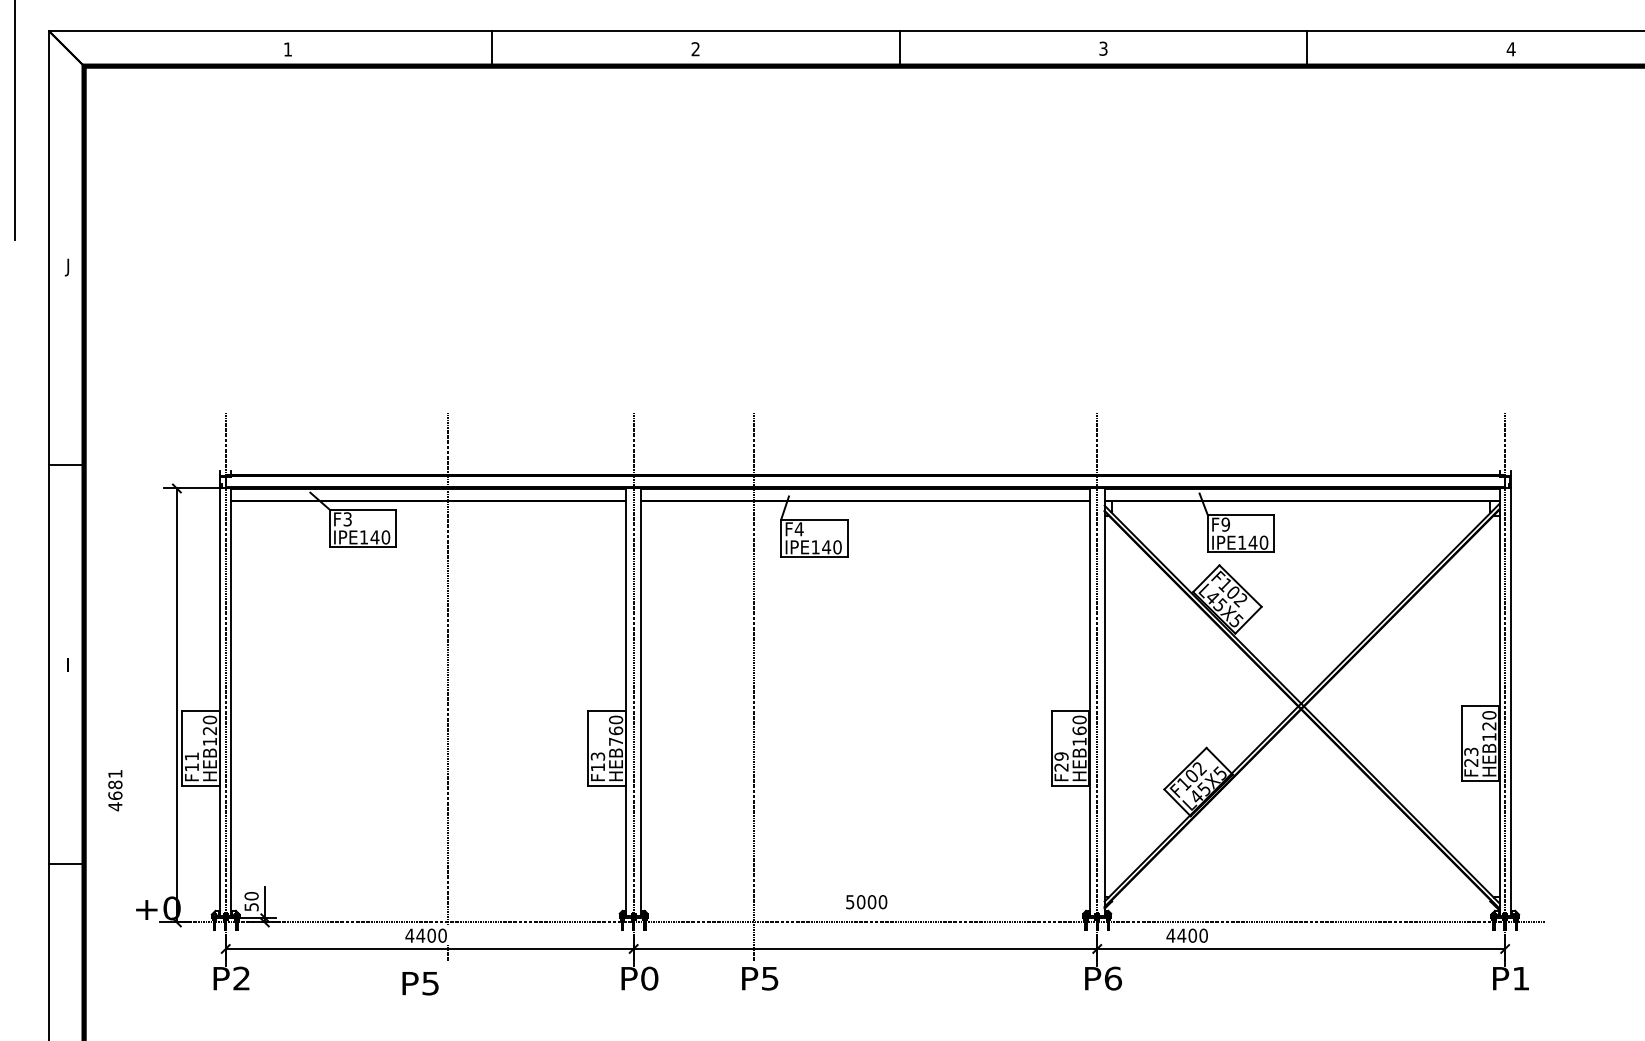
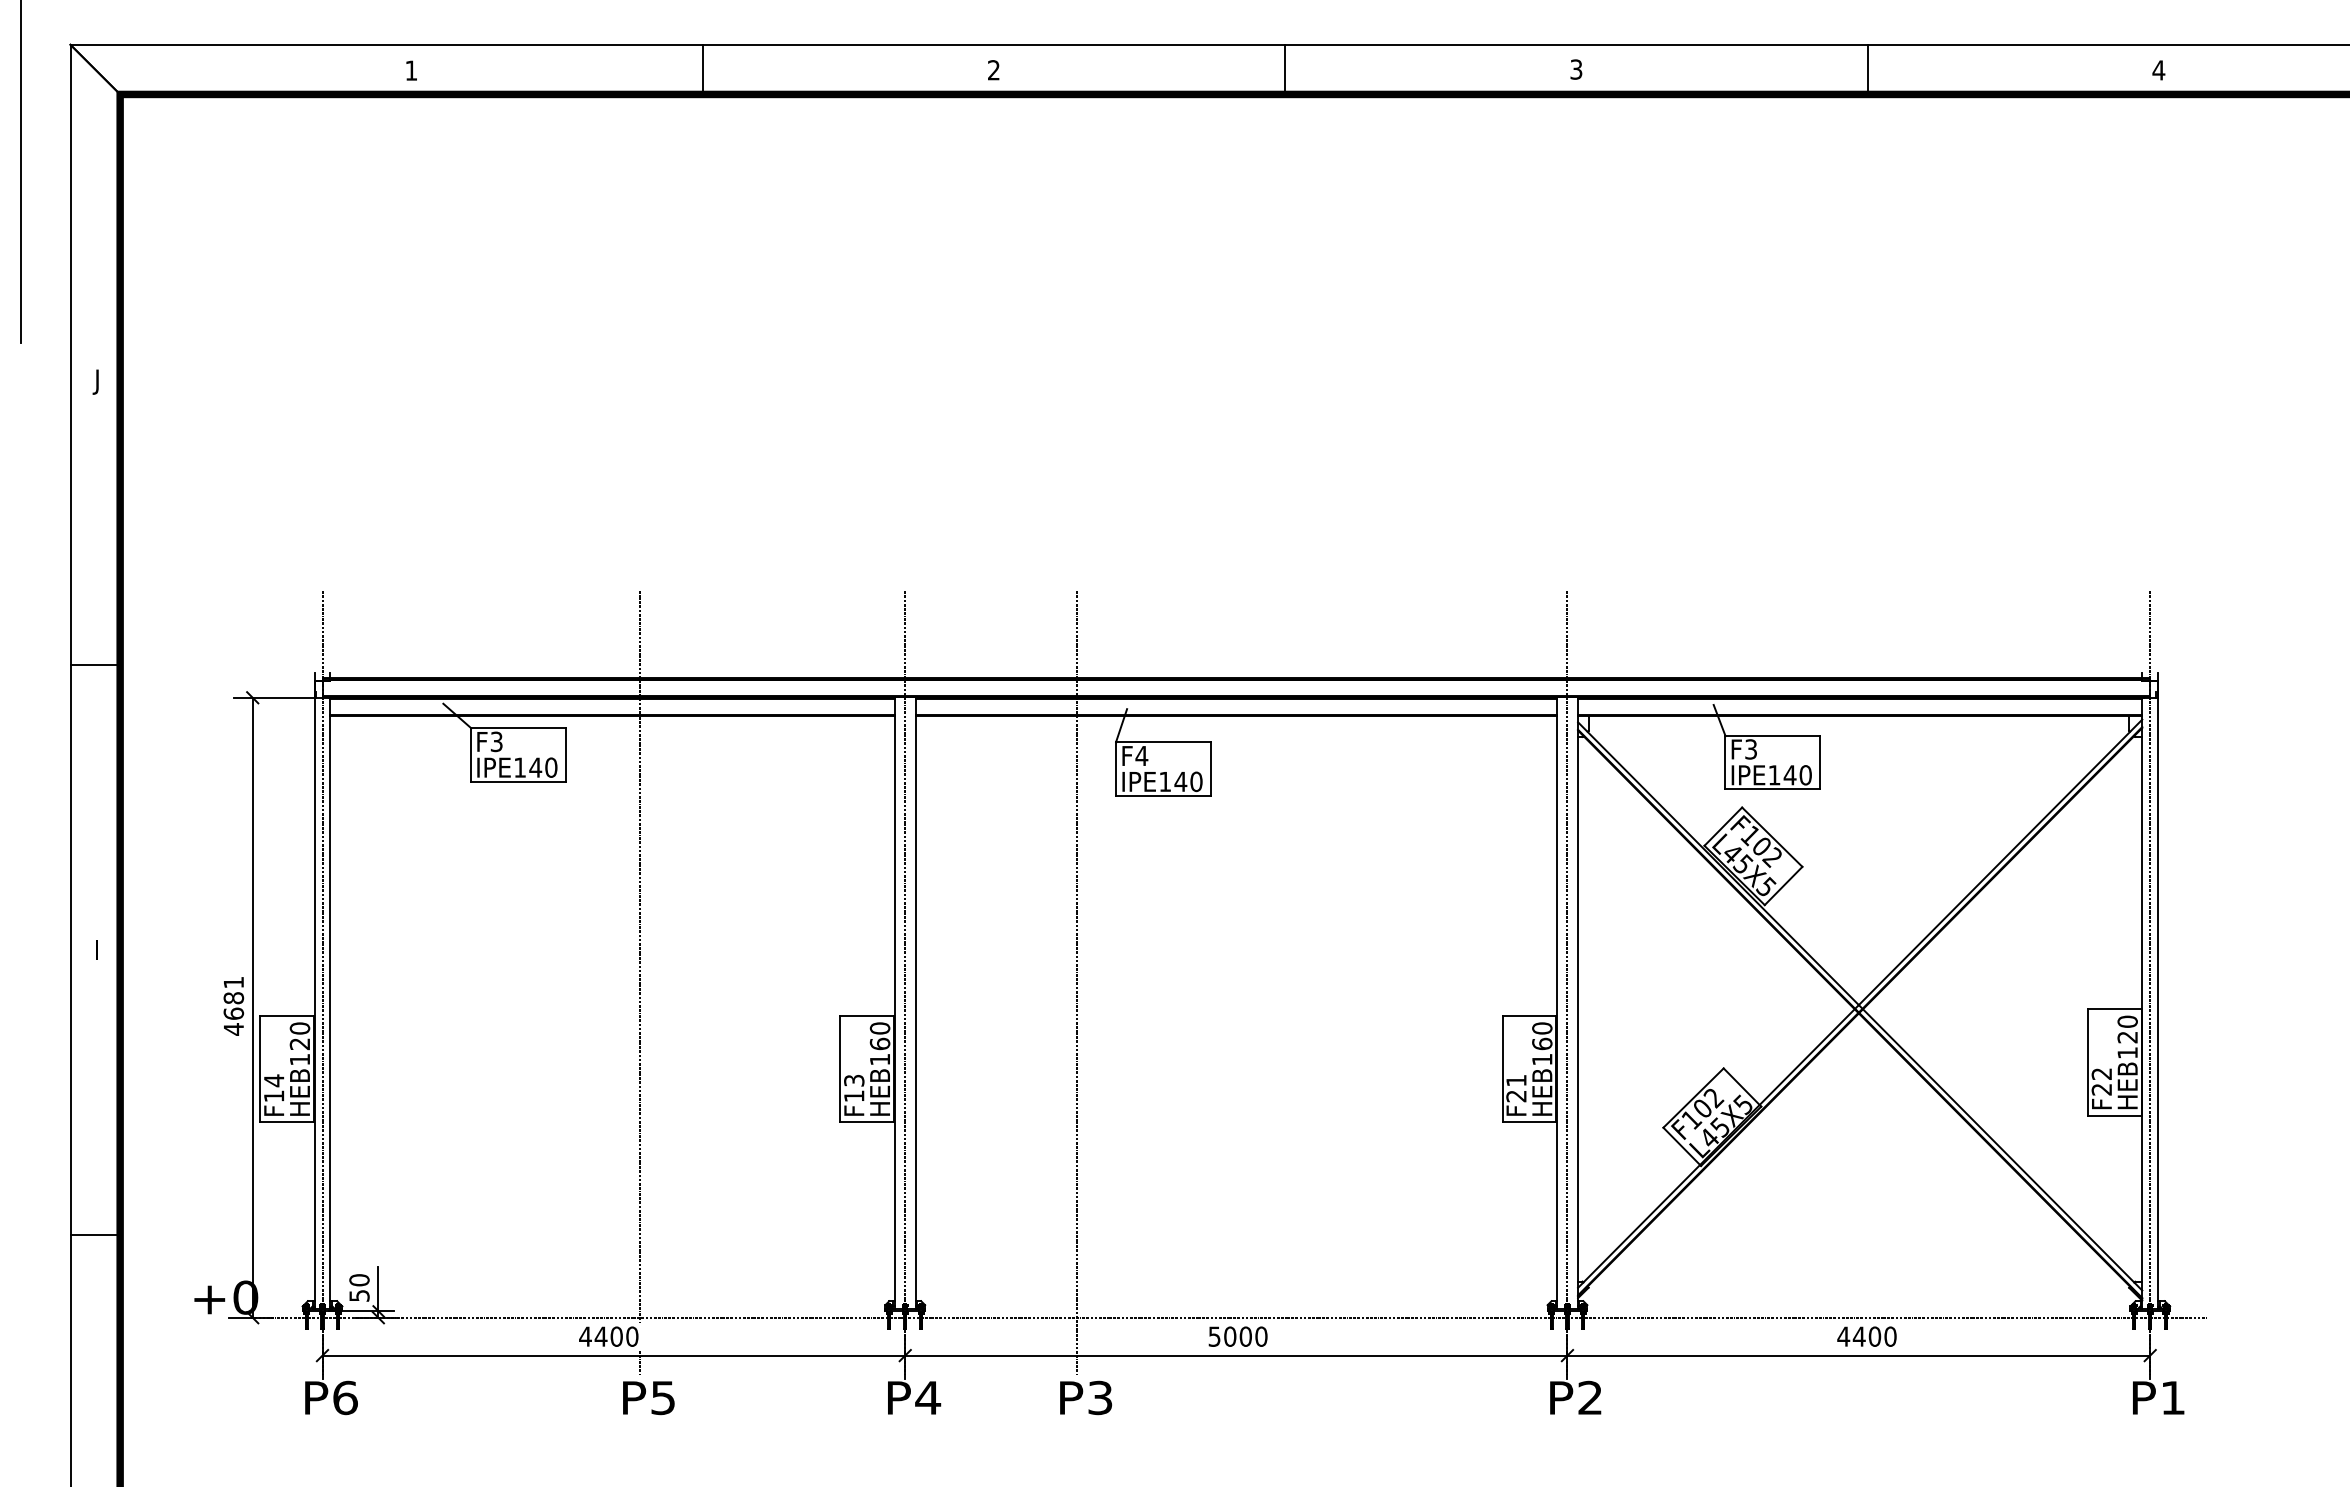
text: (1226, 524) -> (1751, 749), F9 -> F3
text: (615, 741) -> (879, 1059), HEB760 -> HEB160
text: (1471, 751) -> (2102, 1073), F23 -> F22
text: (192, 756) -> (274, 1080), F11 -> F14
text: (1061, 756) -> (1516, 1080), F29 -> F21
text: (115, 790) -> (233, 1006), moved
text: (866, 902) -> (1237, 1336), moved
text: (1186, 935) -> (1866, 1336), moved
text: (241, 978) -> (345, 1397), P2 -> P6
text: (649, 978) -> (928, 1397), P0 -> P4
text: (770, 978) -> (1100, 1397), P5 -> P3
text: (1113, 978) -> (1590, 1397), P6 -> P2
text: (420, 983) -> (648, 1398), moved

